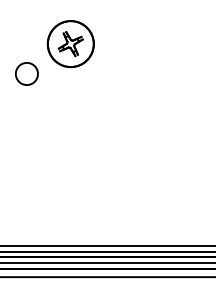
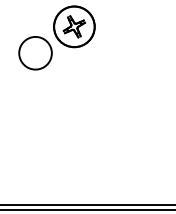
circle: (26, 73) -> (35, 52), size x1.67

